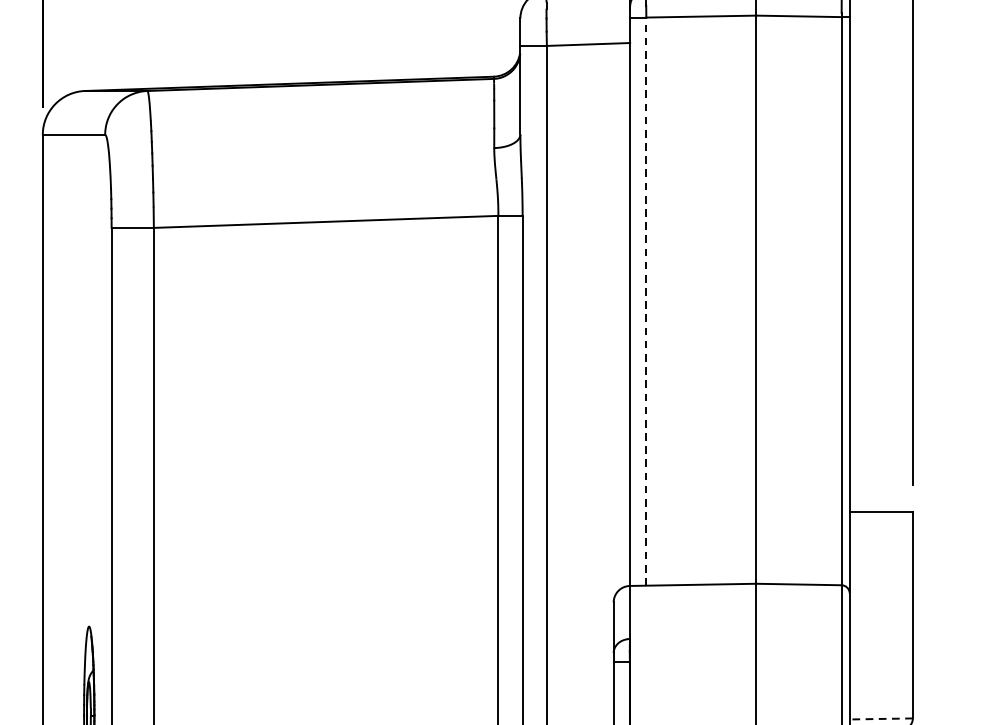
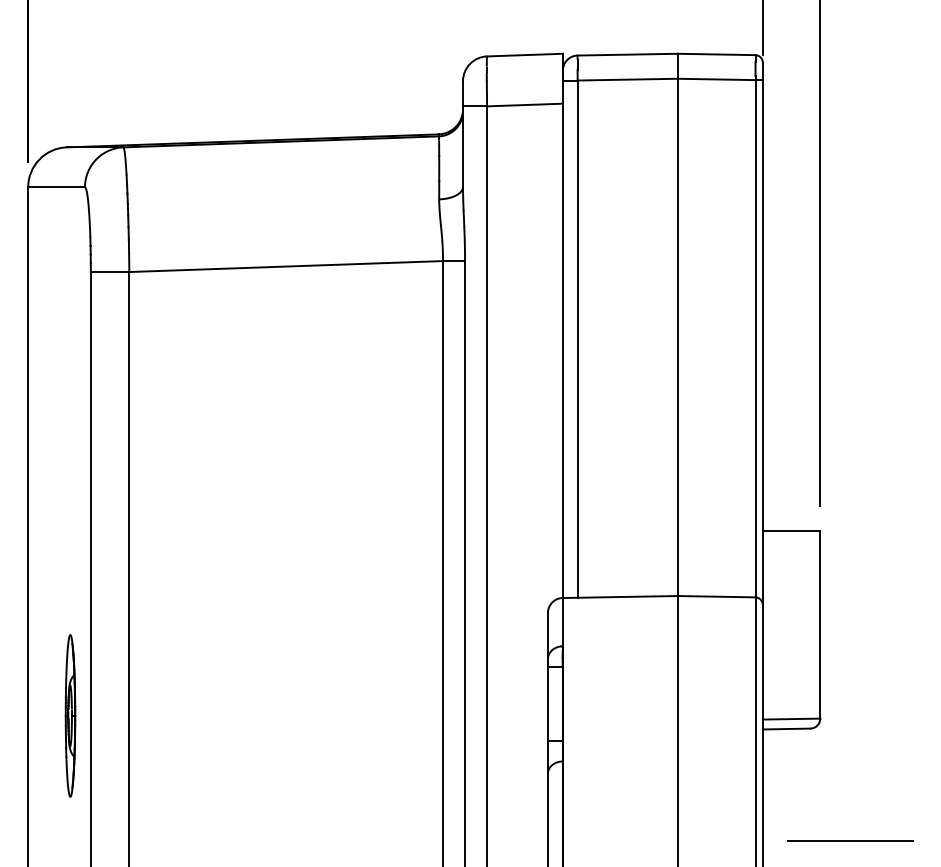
line: (646, 302) -> (577, 339), dashed -> solid
line: (881, 719) -> (791, 719), dashed -> solid

